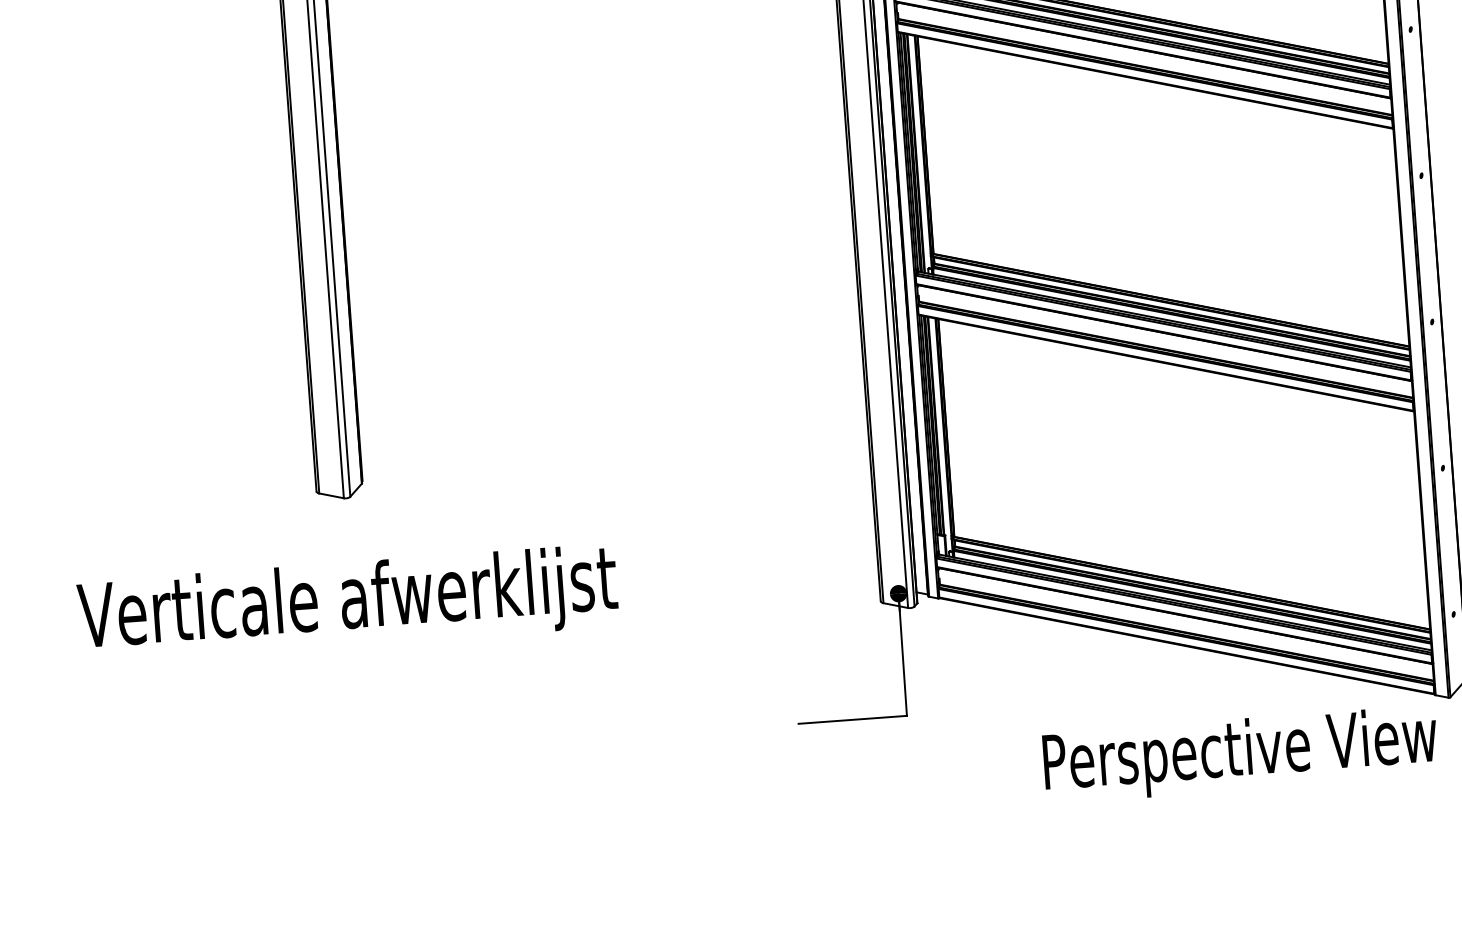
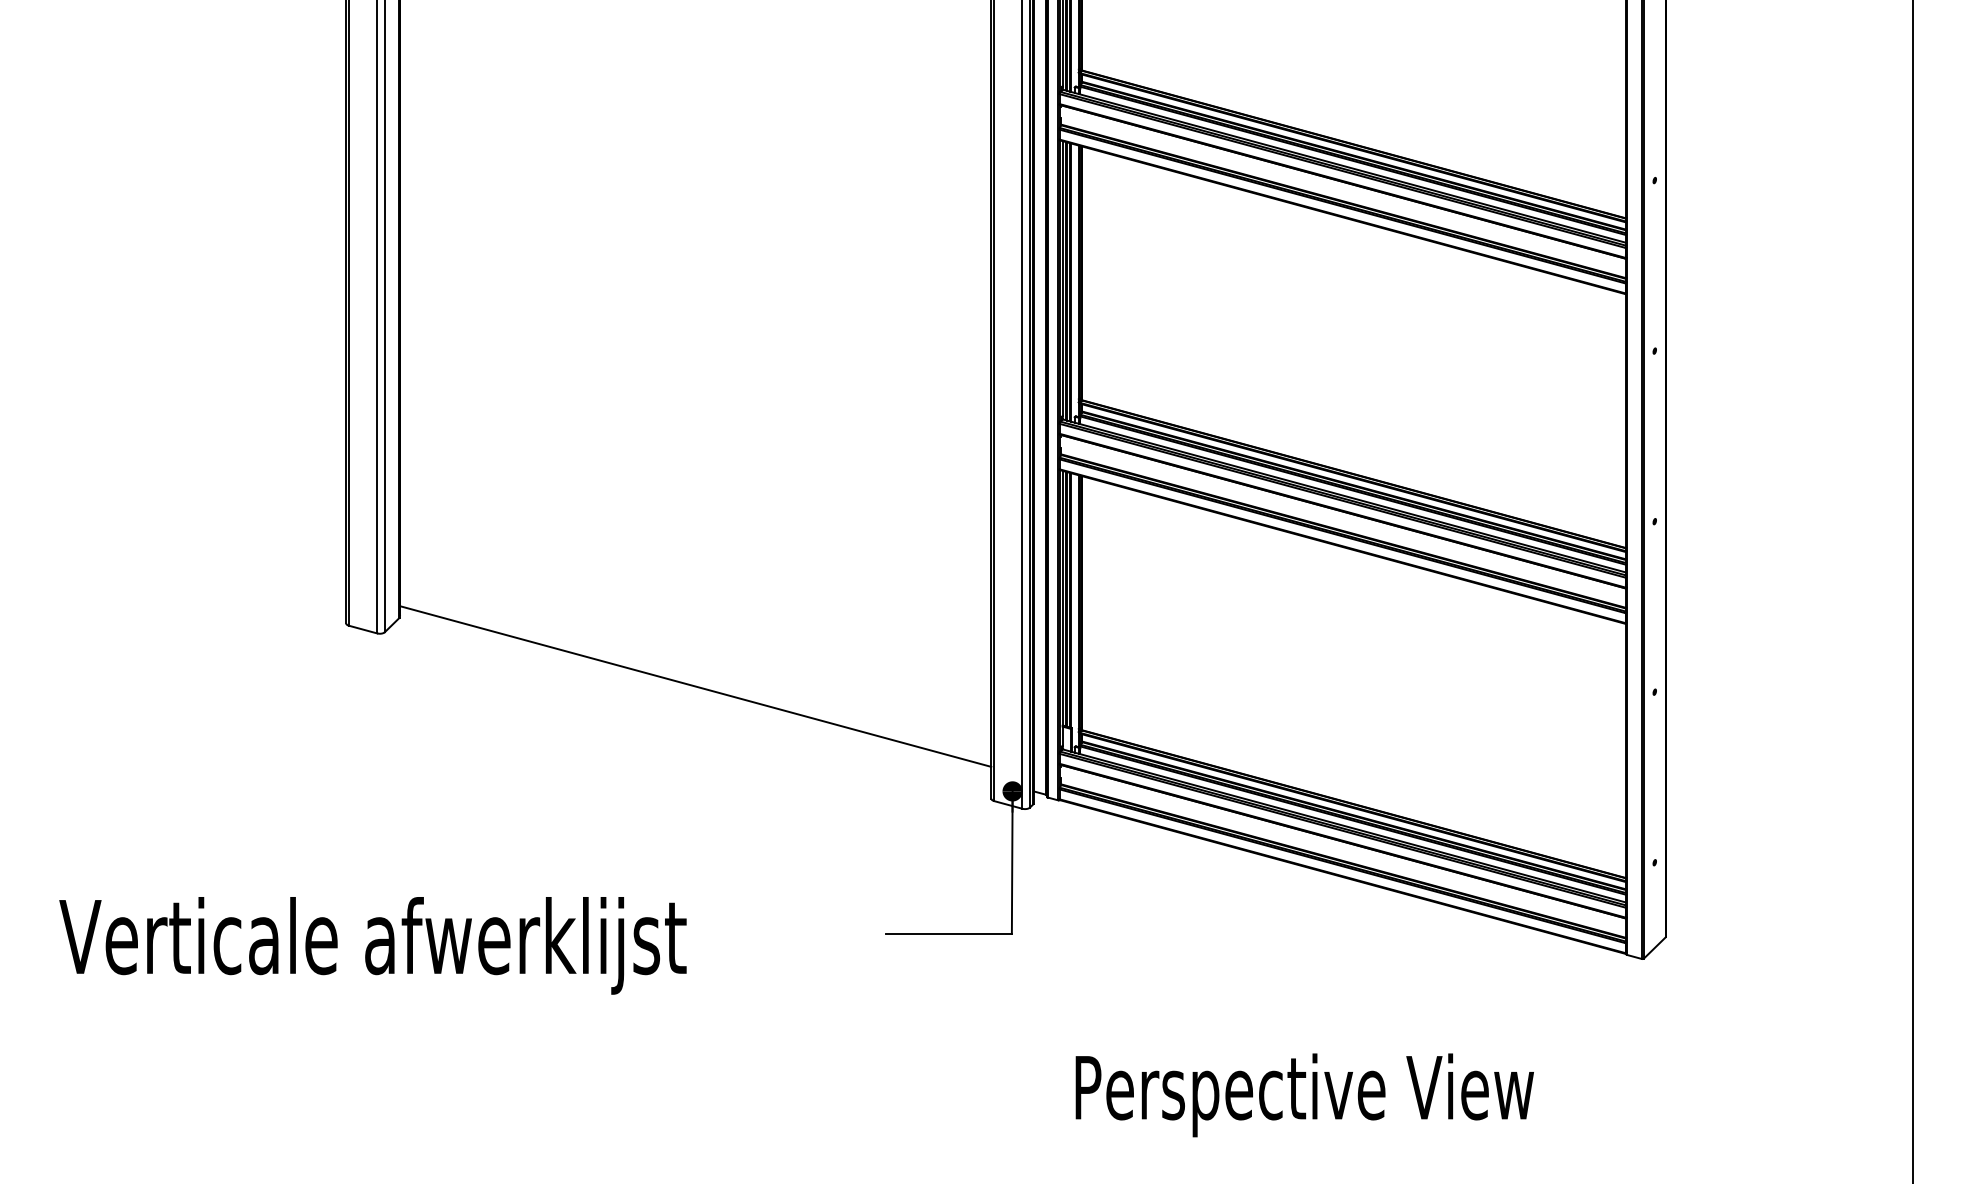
line: (620, 523) -> (695, 686), added
text: (347, 604) -> (372, 945), moved
text: (1240, 754) -> (1304, 1095), moved

